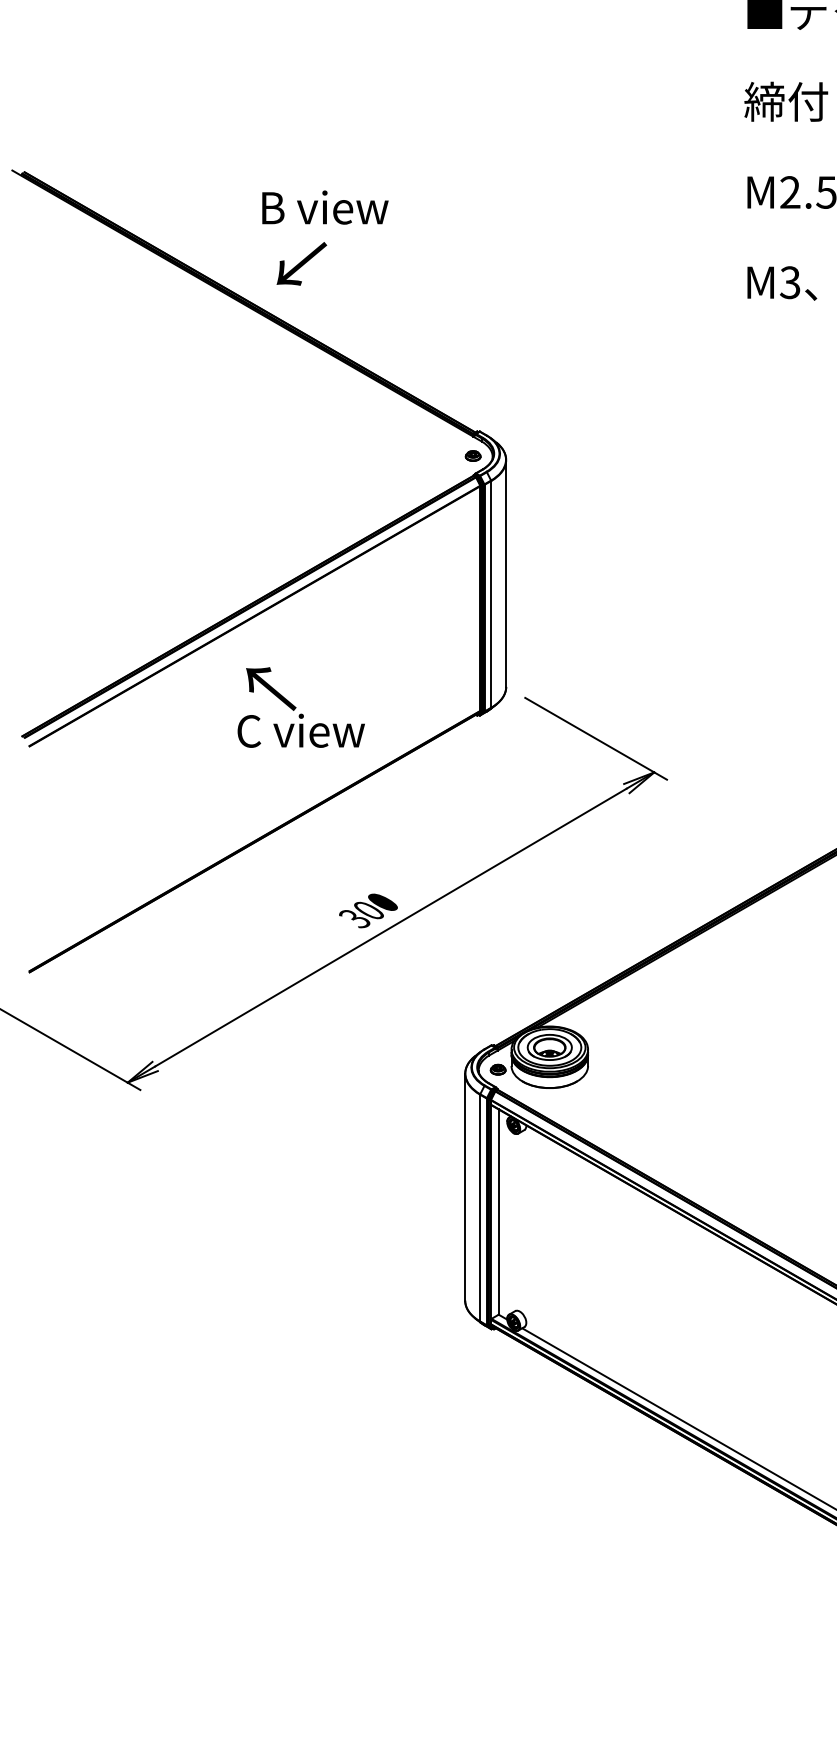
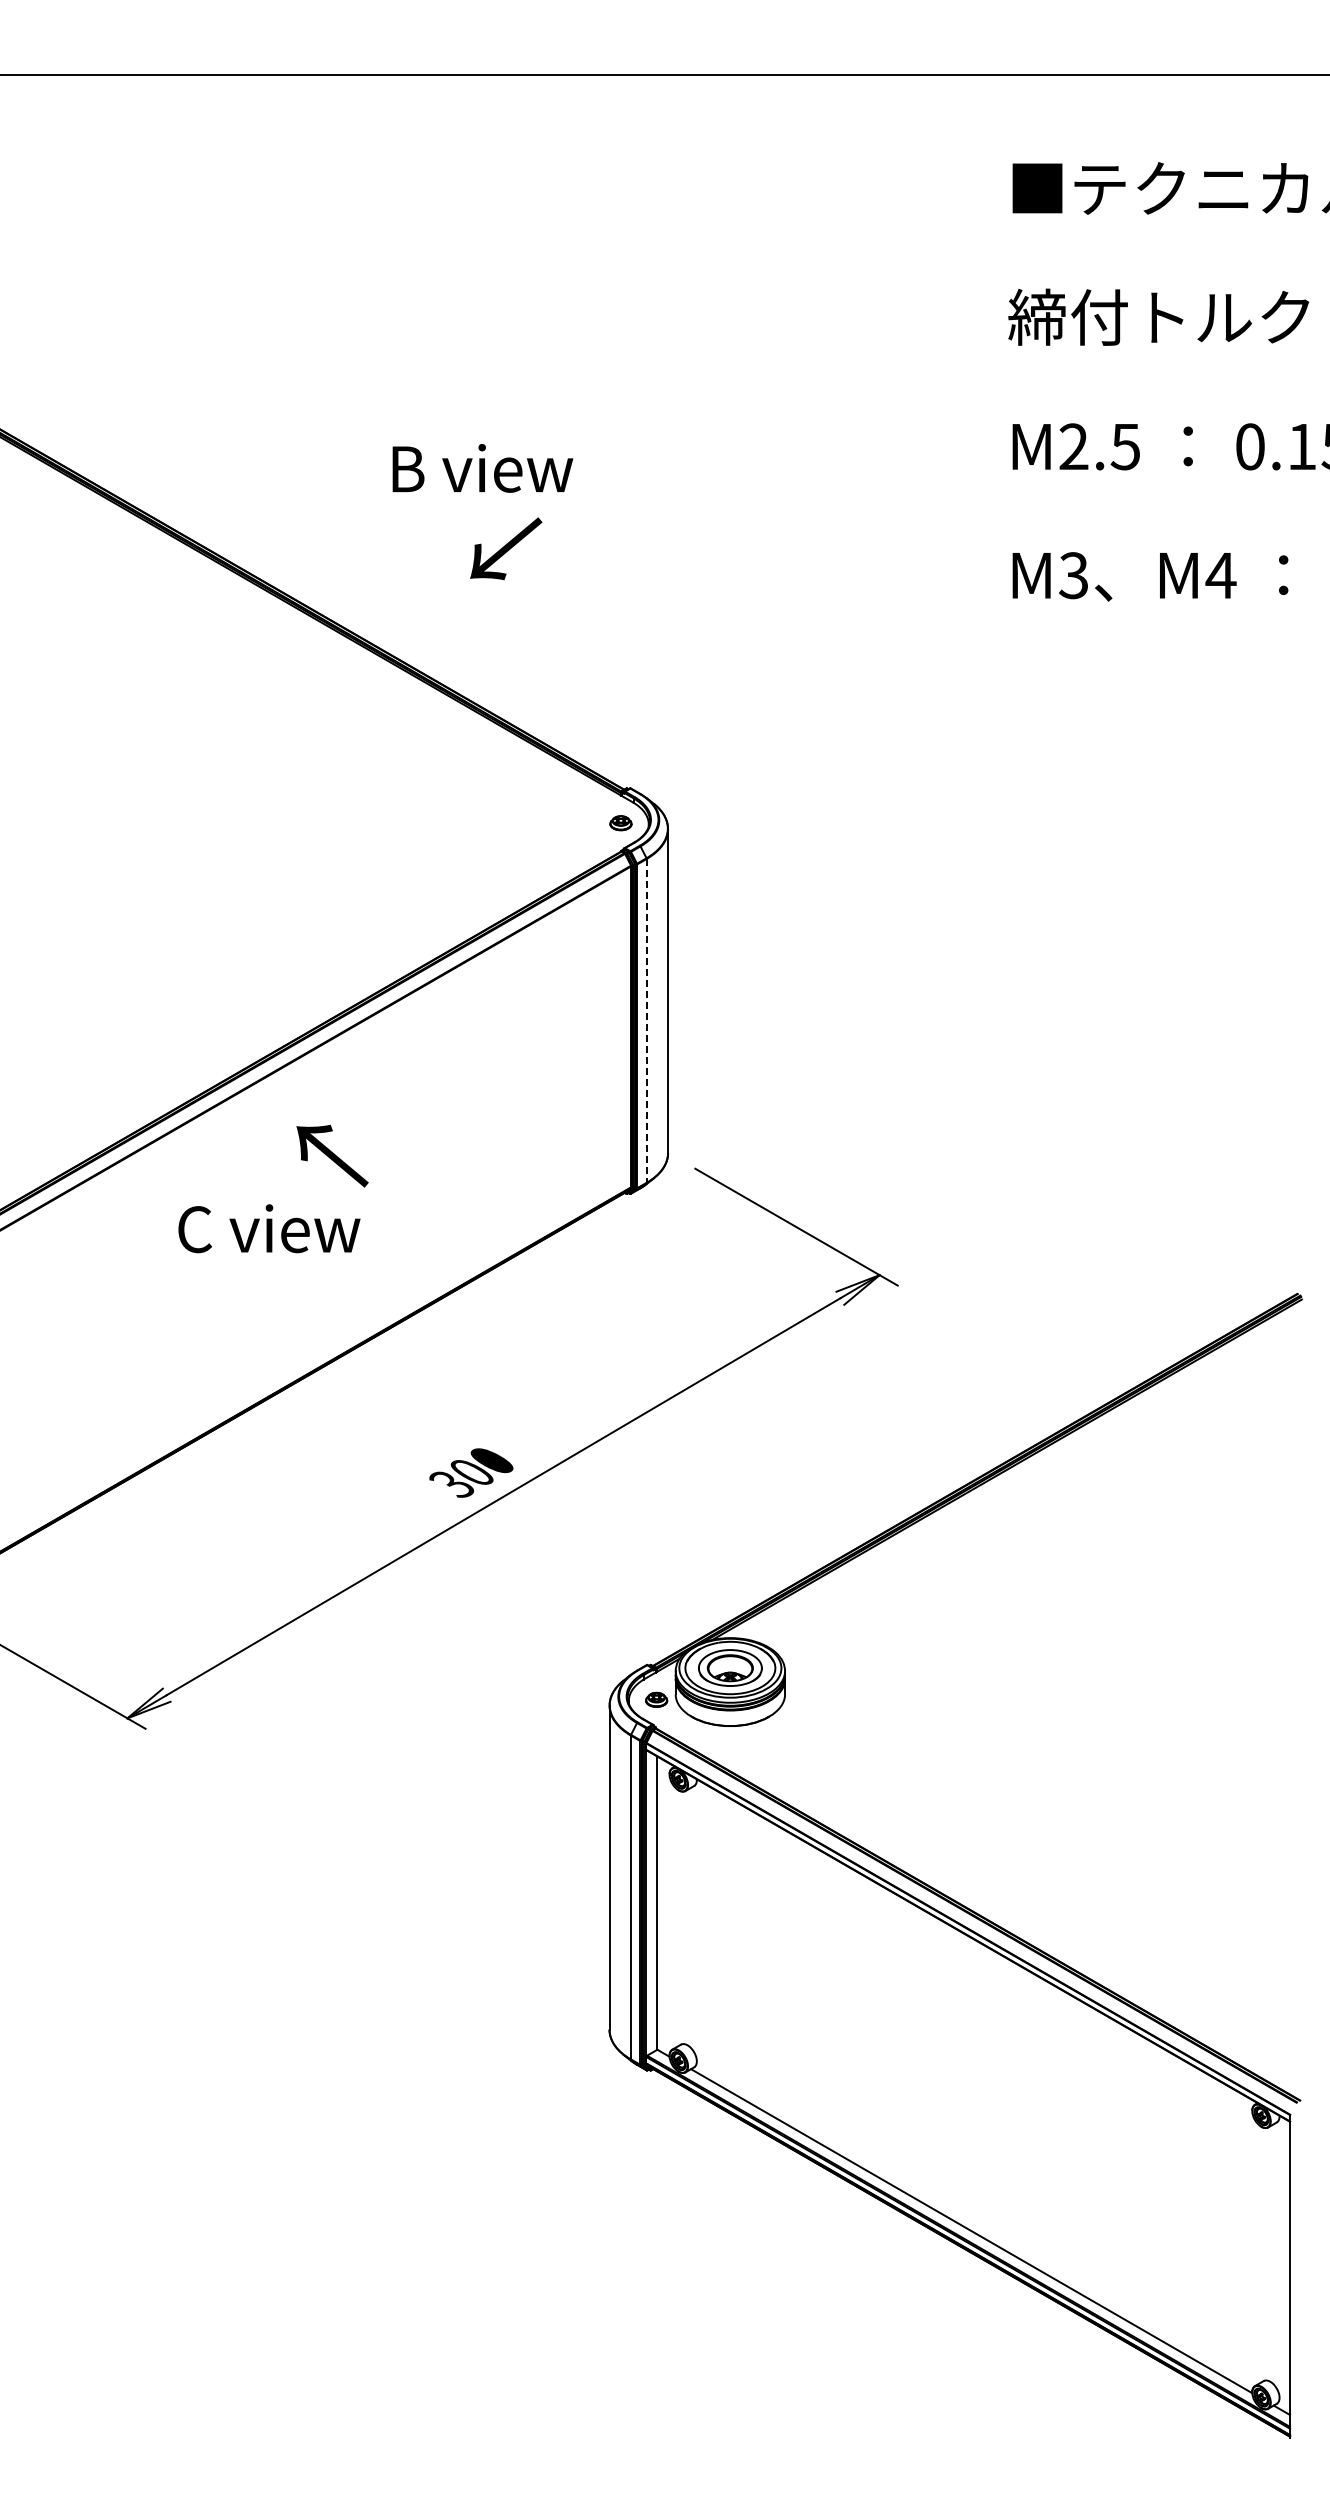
text: (325, 207) -> (482, 468), moved
text: (302, 263) -> (506, 548), moved
line: (491, 594) -> (646, 1020), solid -> dashed
text: (301, 730) -> (269, 1228), moved

